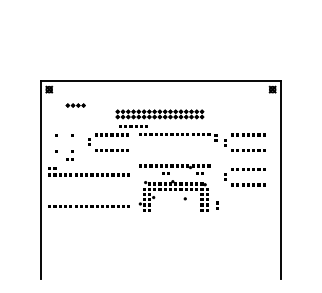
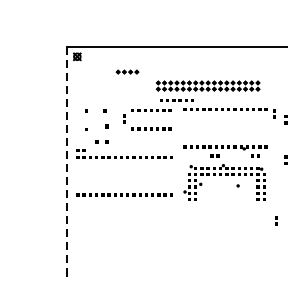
line: (75, 105) -> (127, 72), moved
part: (69, 155) -> (101, 134), size x1.6
line: (40, 180) -> (66, 164), solid -> dashed
part: (217, 205) -> (276, 220), moved

